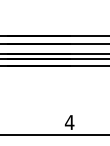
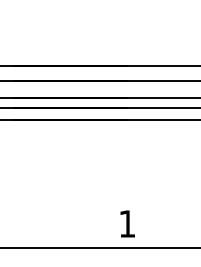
text: (69, 122) -> (126, 223), 4 -> 1

